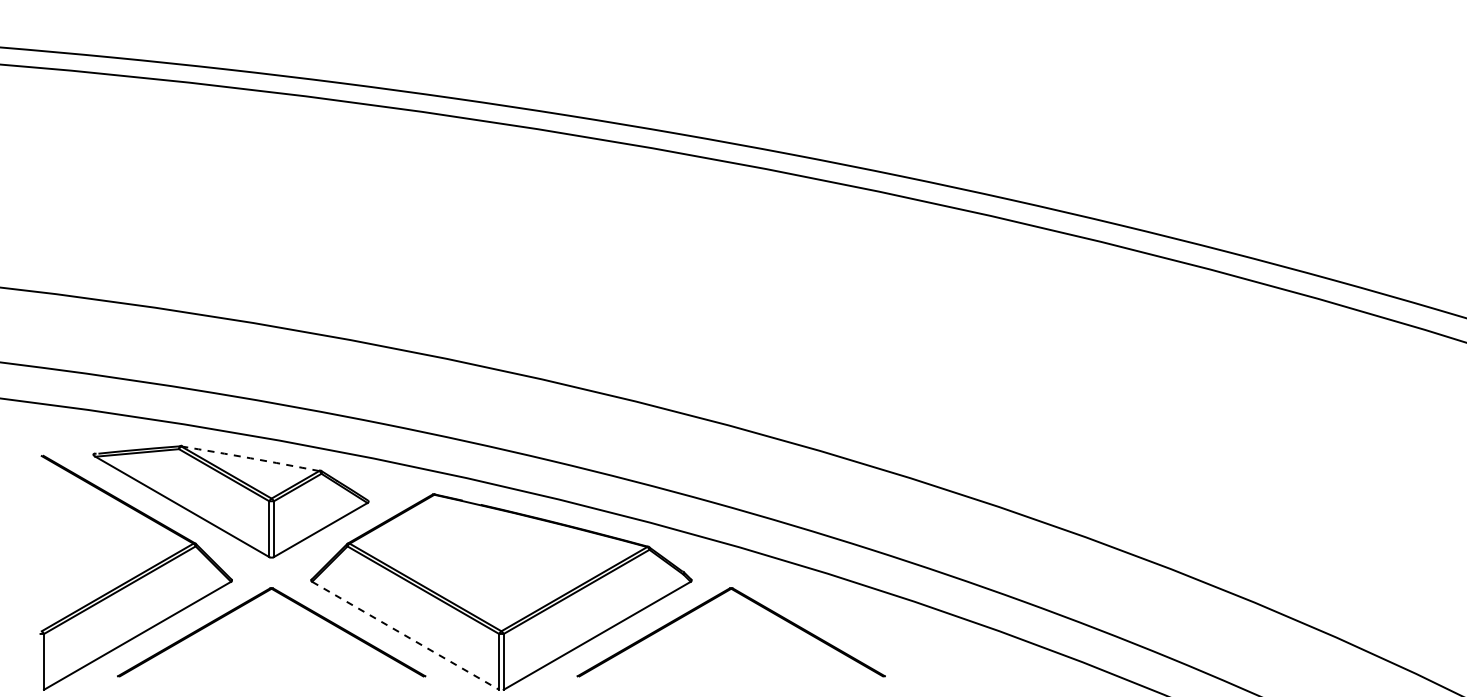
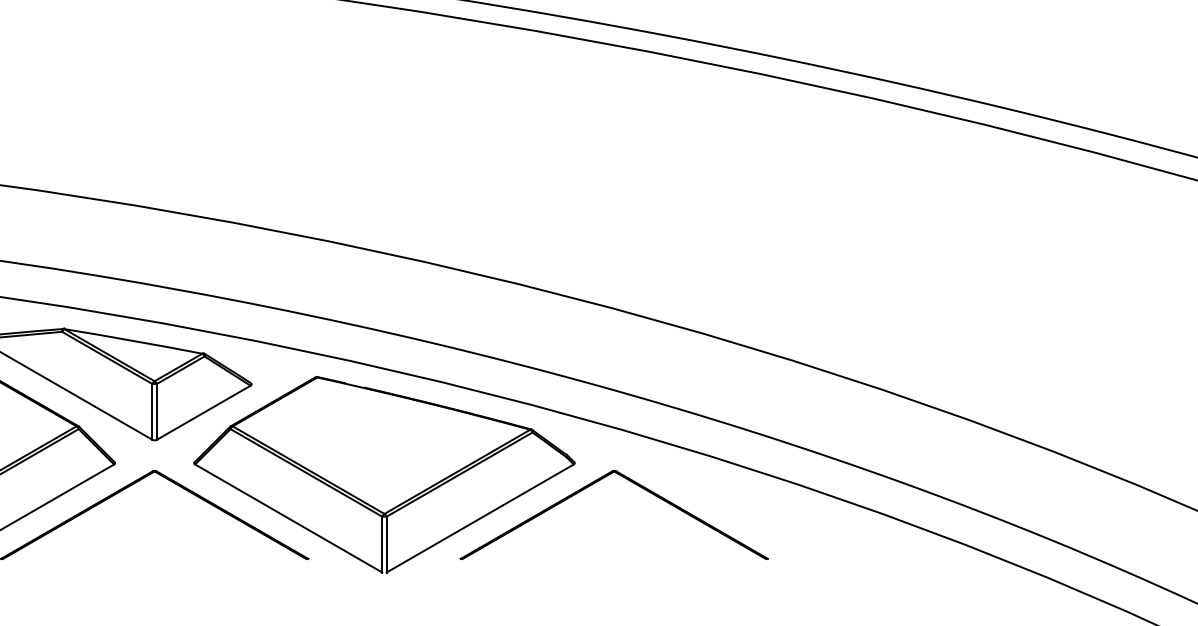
arc: (250, 458) -> (133, 341), dashed -> solid
line: (406, 636) -> (289, 519), dashed -> solid

